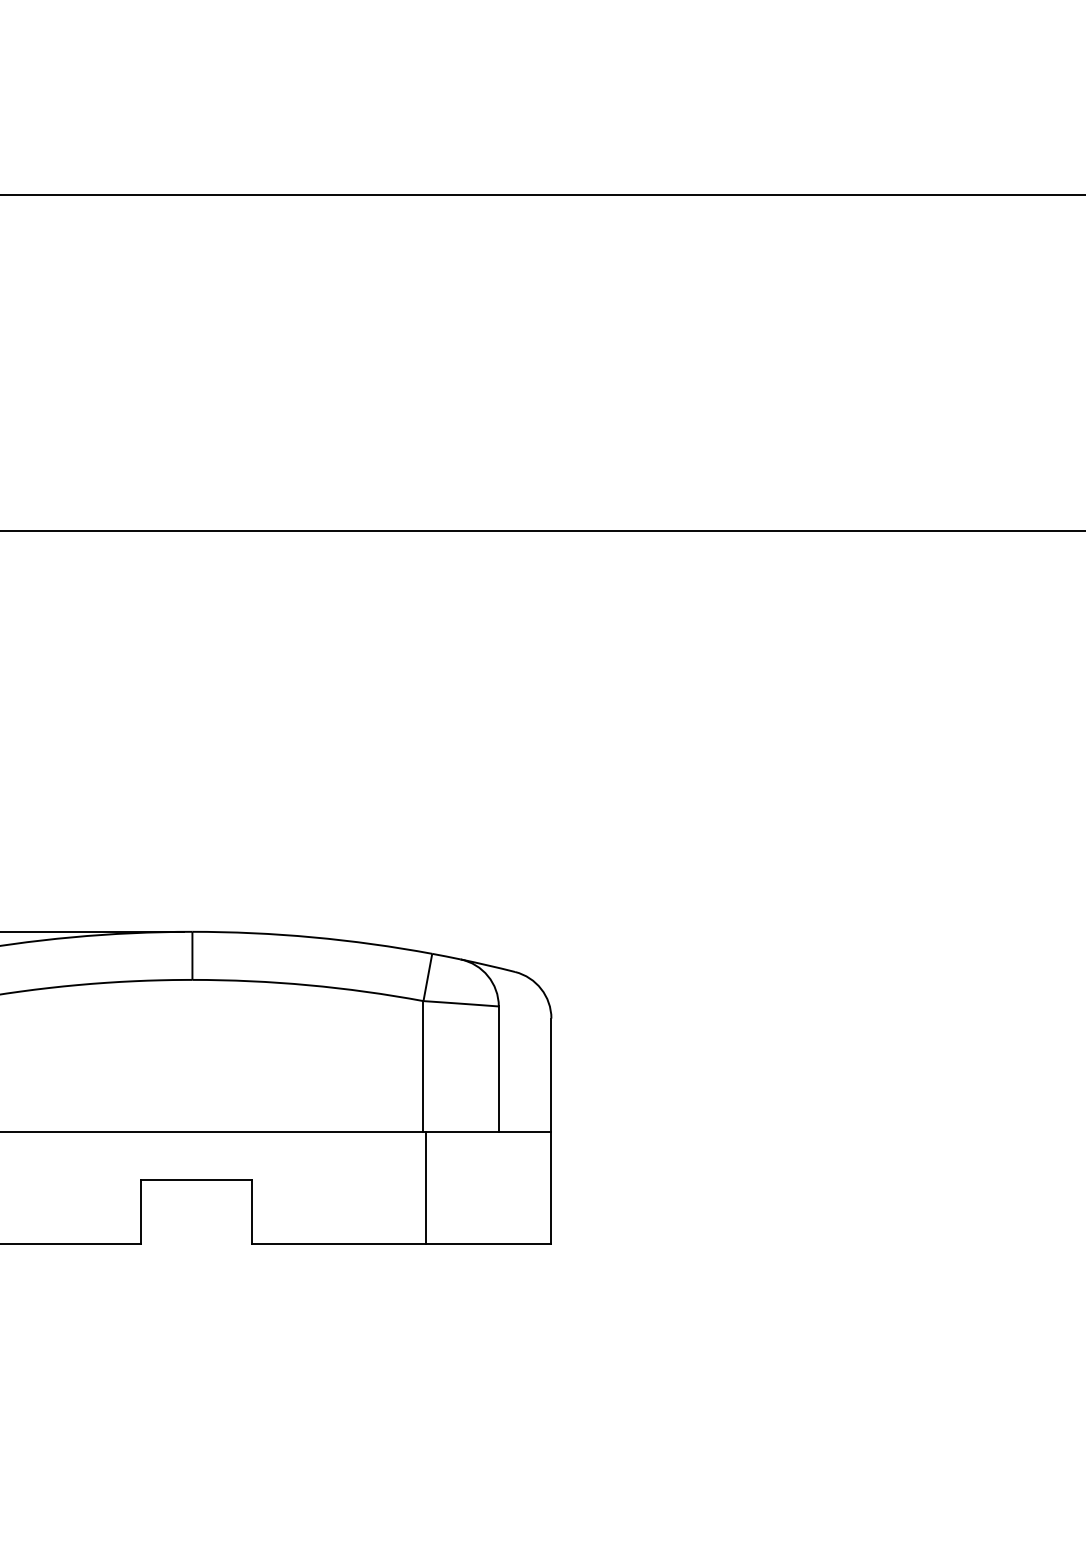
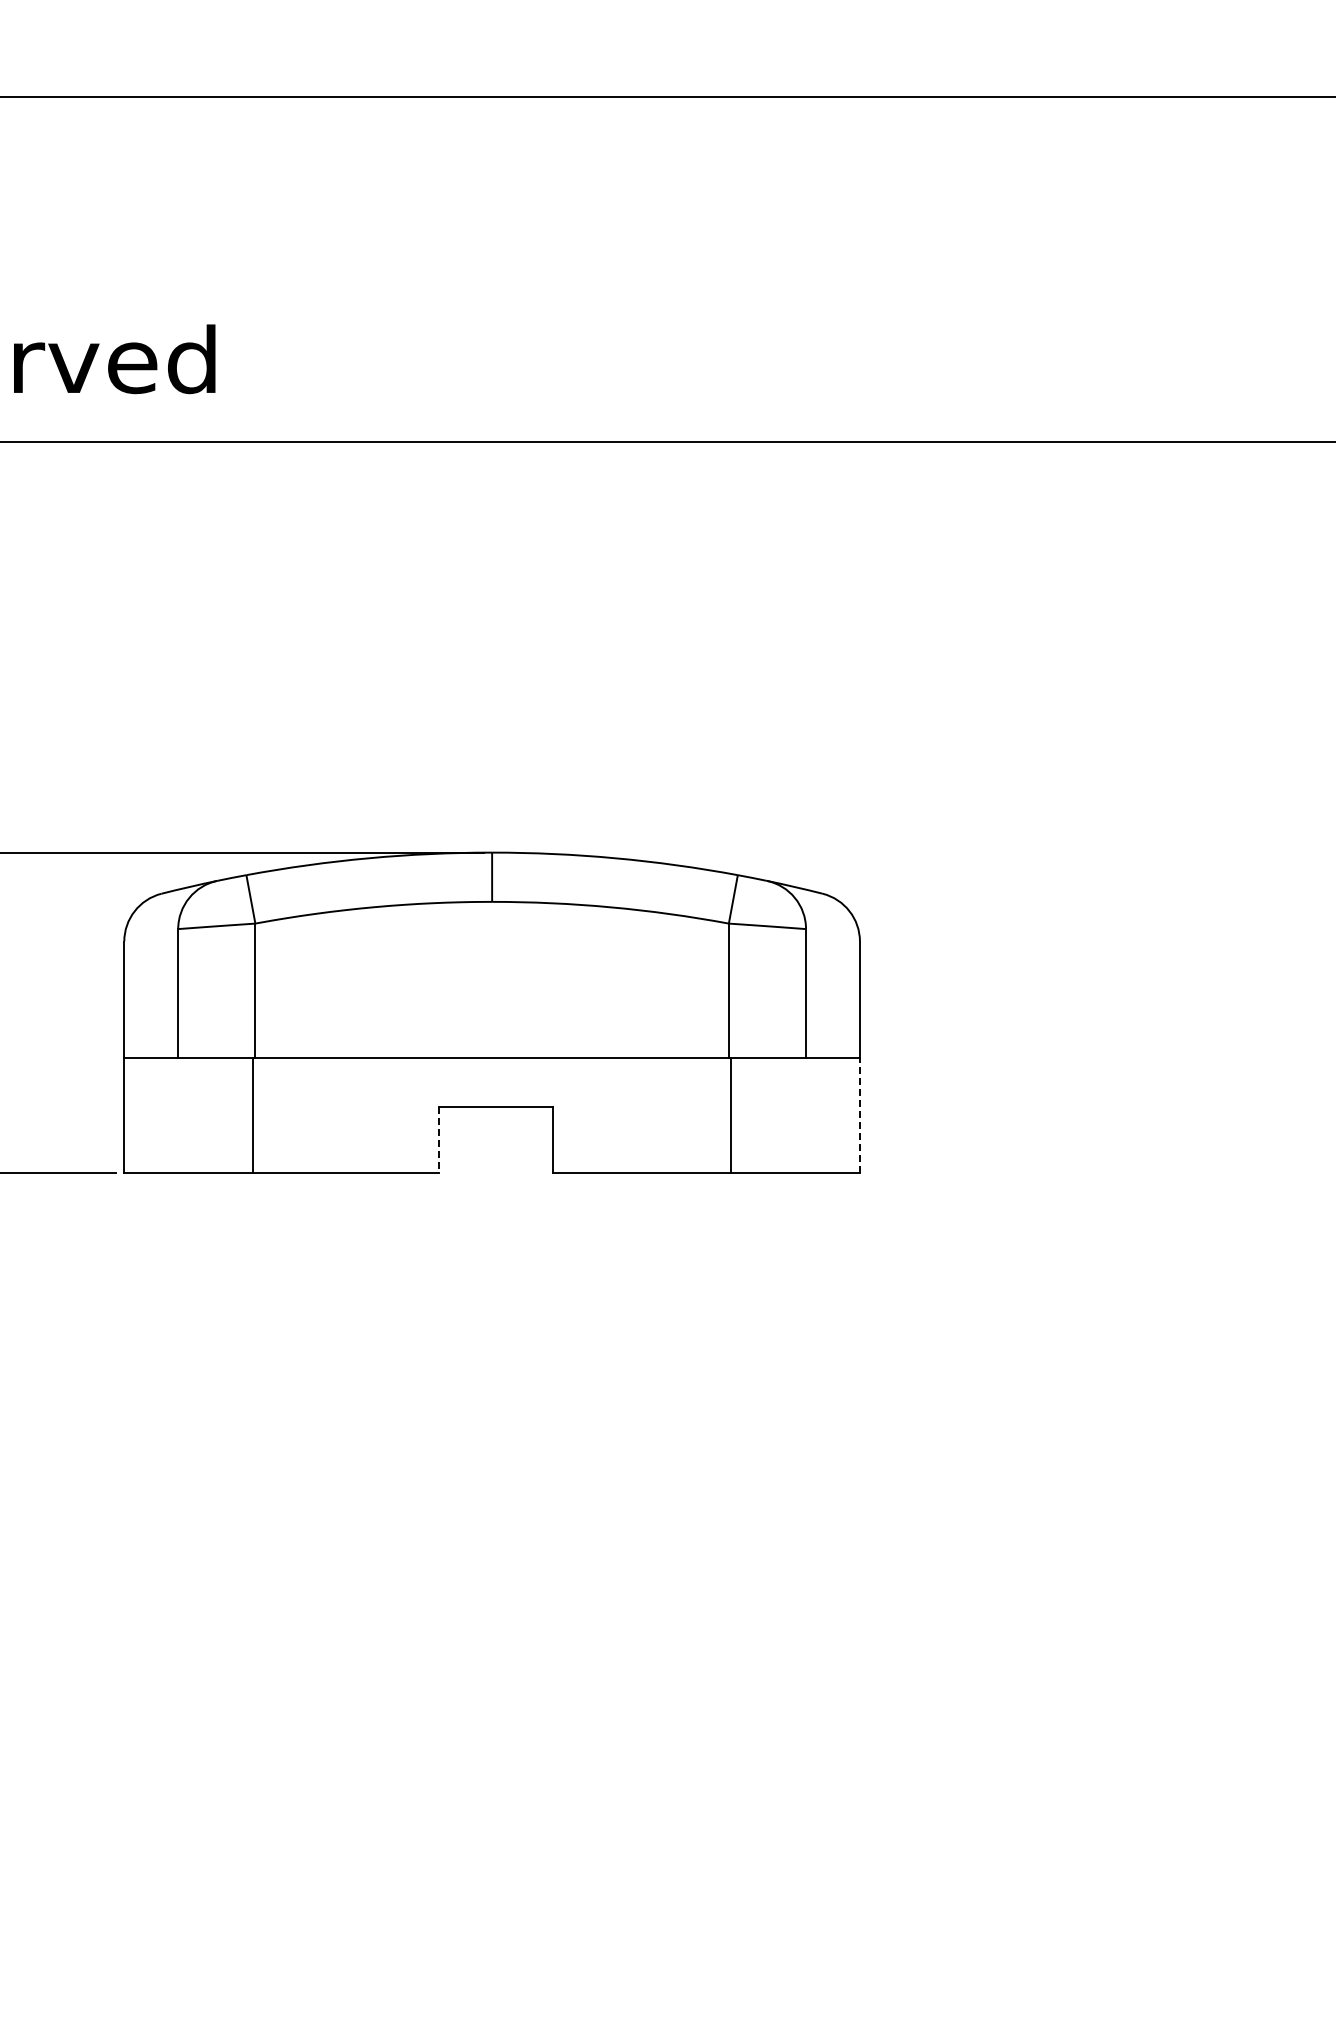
line: (550, 1187) -> (859, 1114), solid -> dashed
line: (141, 1211) -> (439, 1139), solid -> dashed

